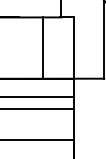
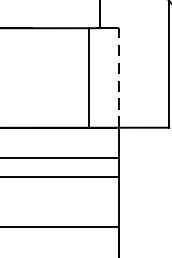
line: (42, 47) -> (88, 77), moved
line: (73, 48) -> (119, 78), solid -> dashed

